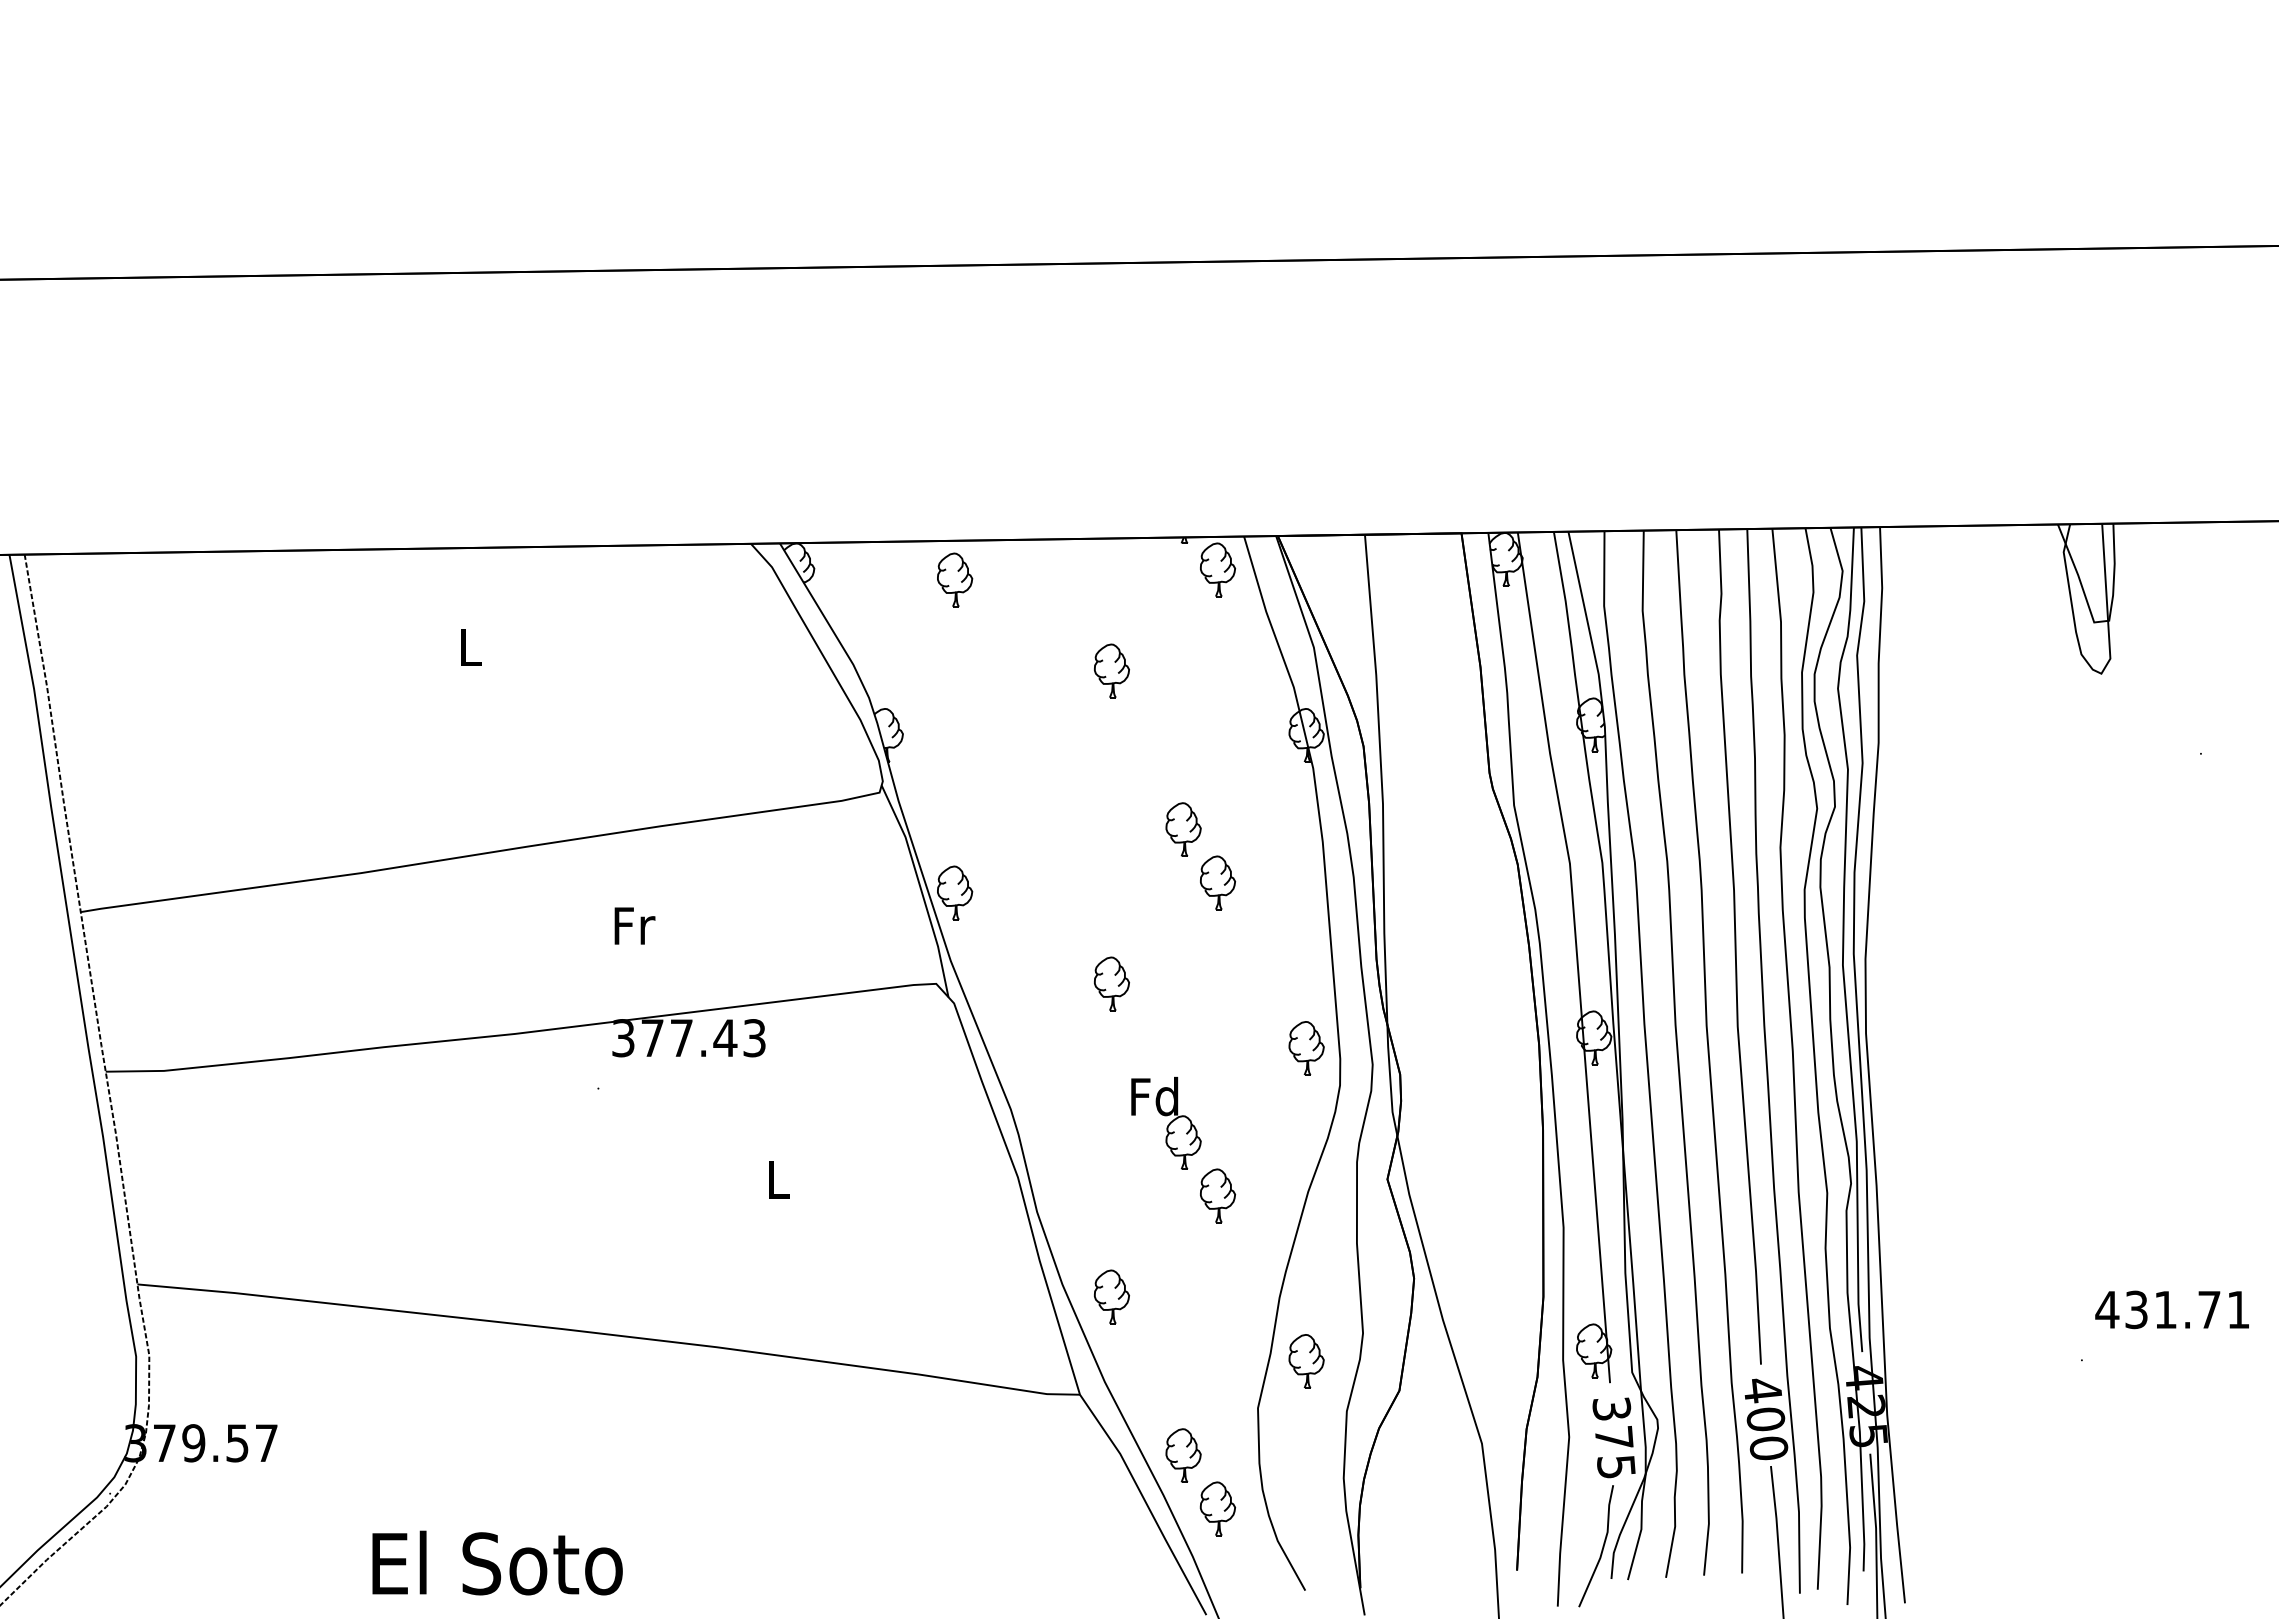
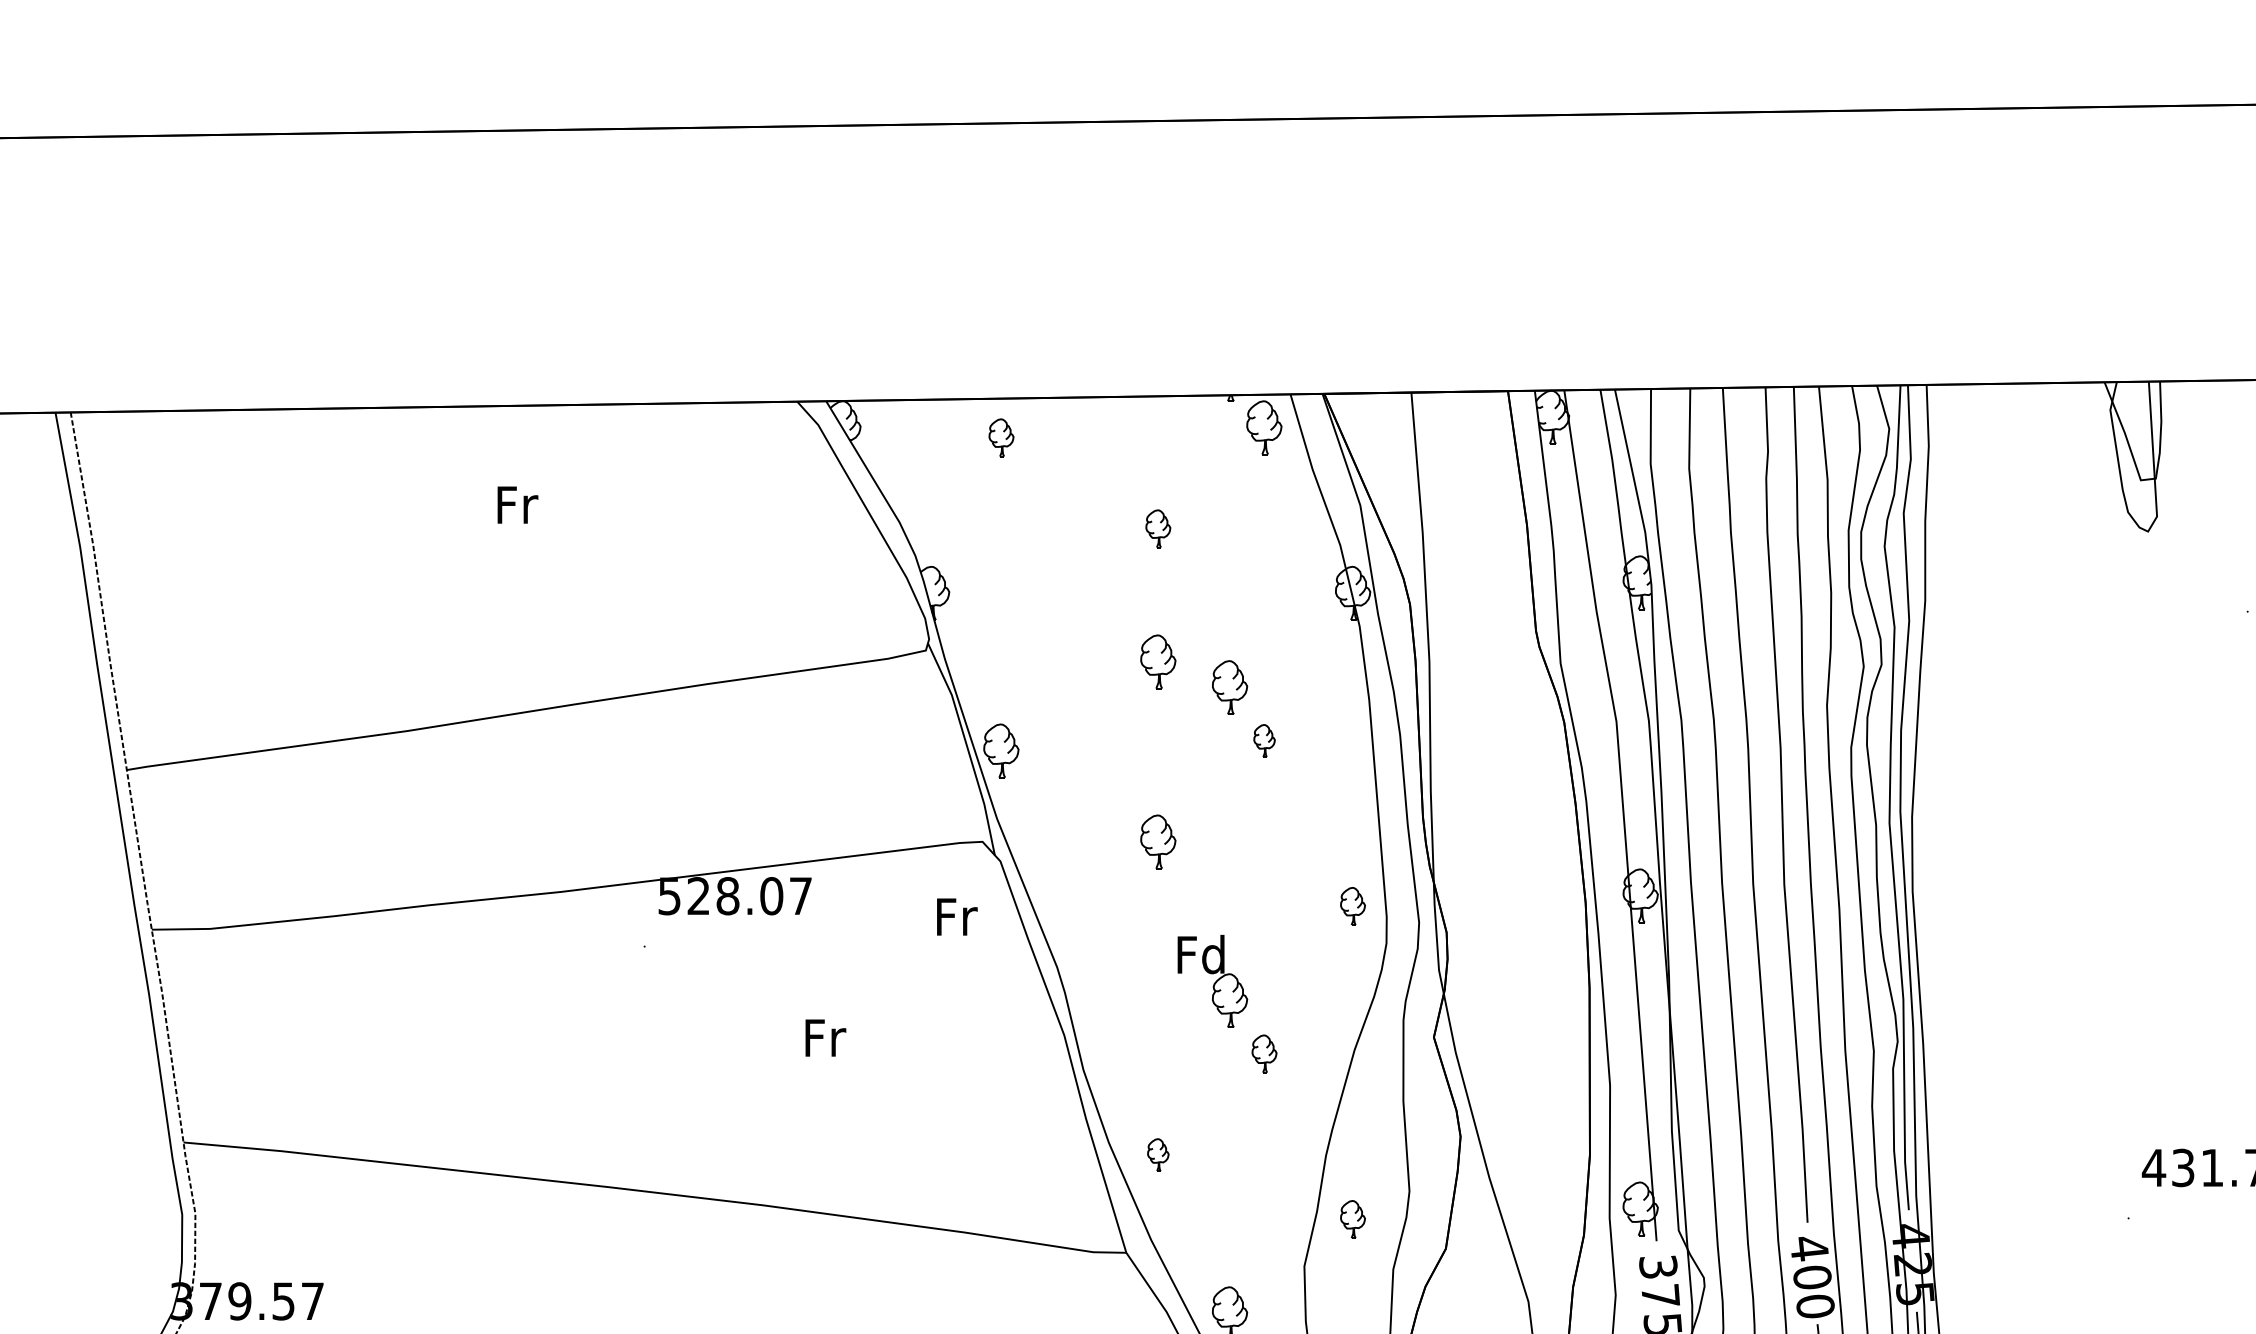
part: (955, 579) -> (1001, 437), size x0.7
text: (471, 646) -> (517, 504), L -> Fr
part: (1111, 670) -> (1157, 528), size x0.7
part: (1111, 803) -> (1157, 661), added
part: (1218, 882) -> (1264, 740), size x0.6
text: (634, 925) -> (956, 916), moved
text: (689, 1038) -> (735, 896), 377.43 -> 528.07
part: (1306, 1048) -> (1352, 906), size x0.7
text: (779, 1179) -> (825, 1037), L -> Fr
part: (1218, 1195) -> (1264, 1053), size x0.7
part: (1111, 1296) -> (1157, 1154), size x0.6
part: (1306, 1361) -> (1352, 1219), size x0.7

